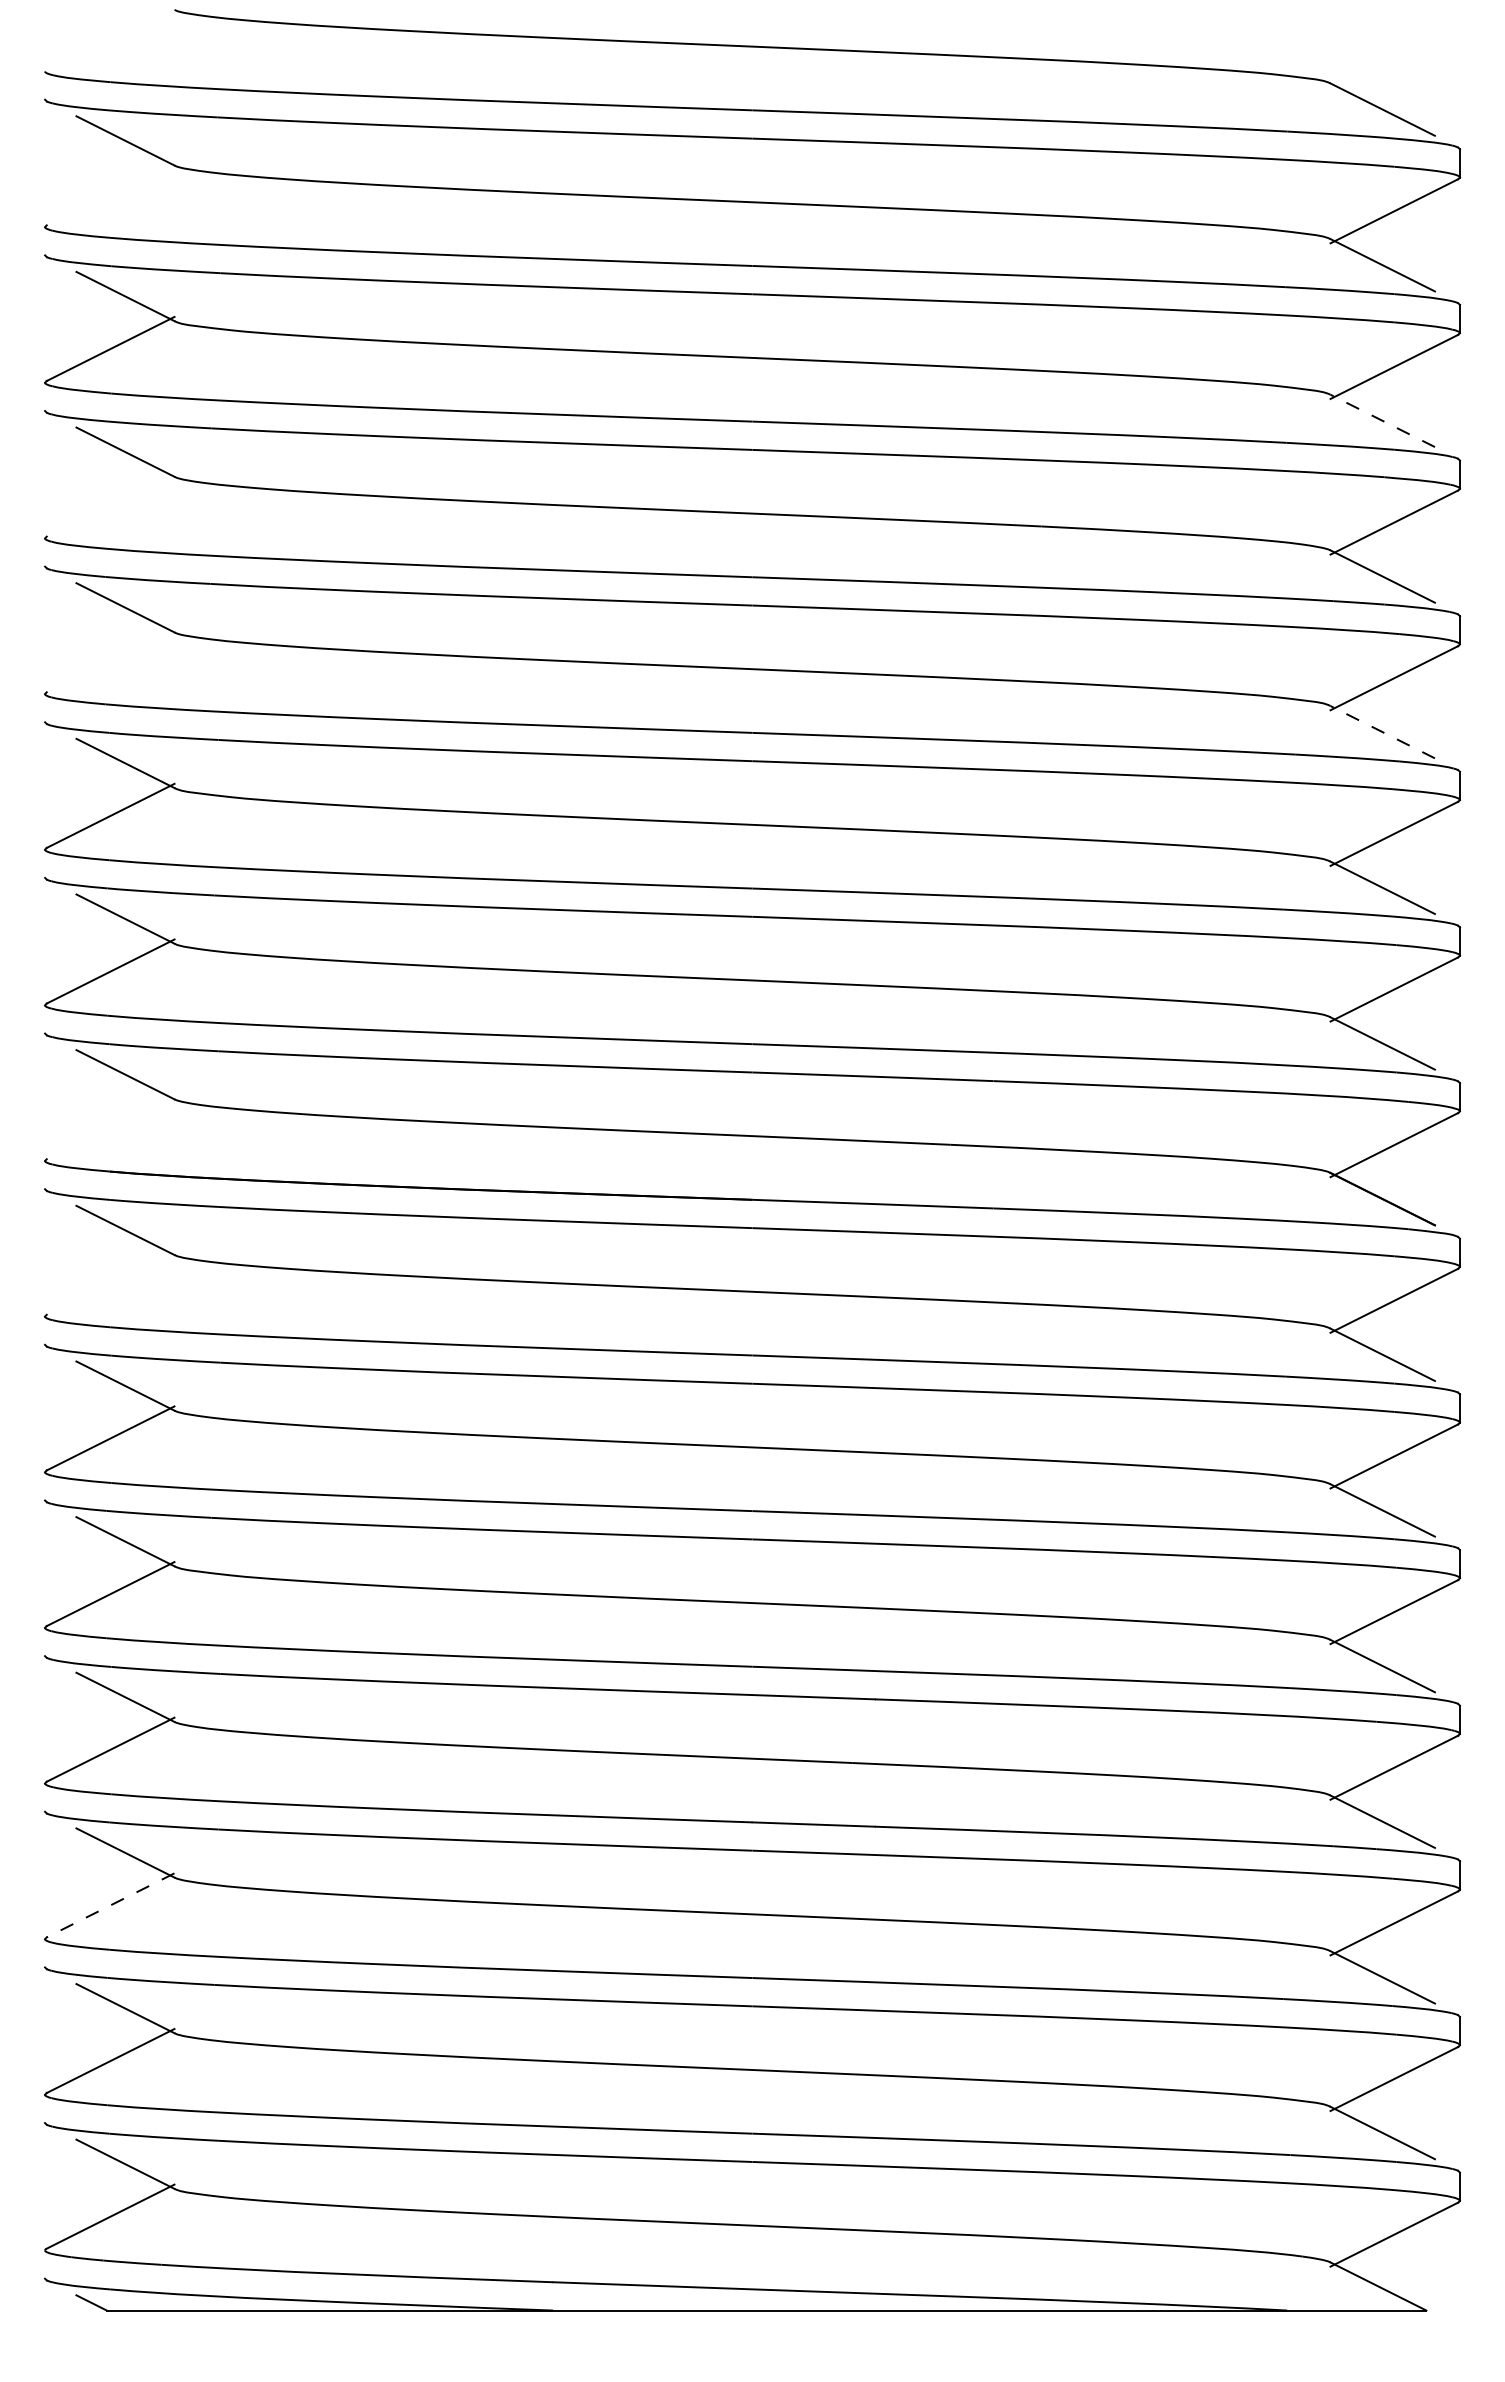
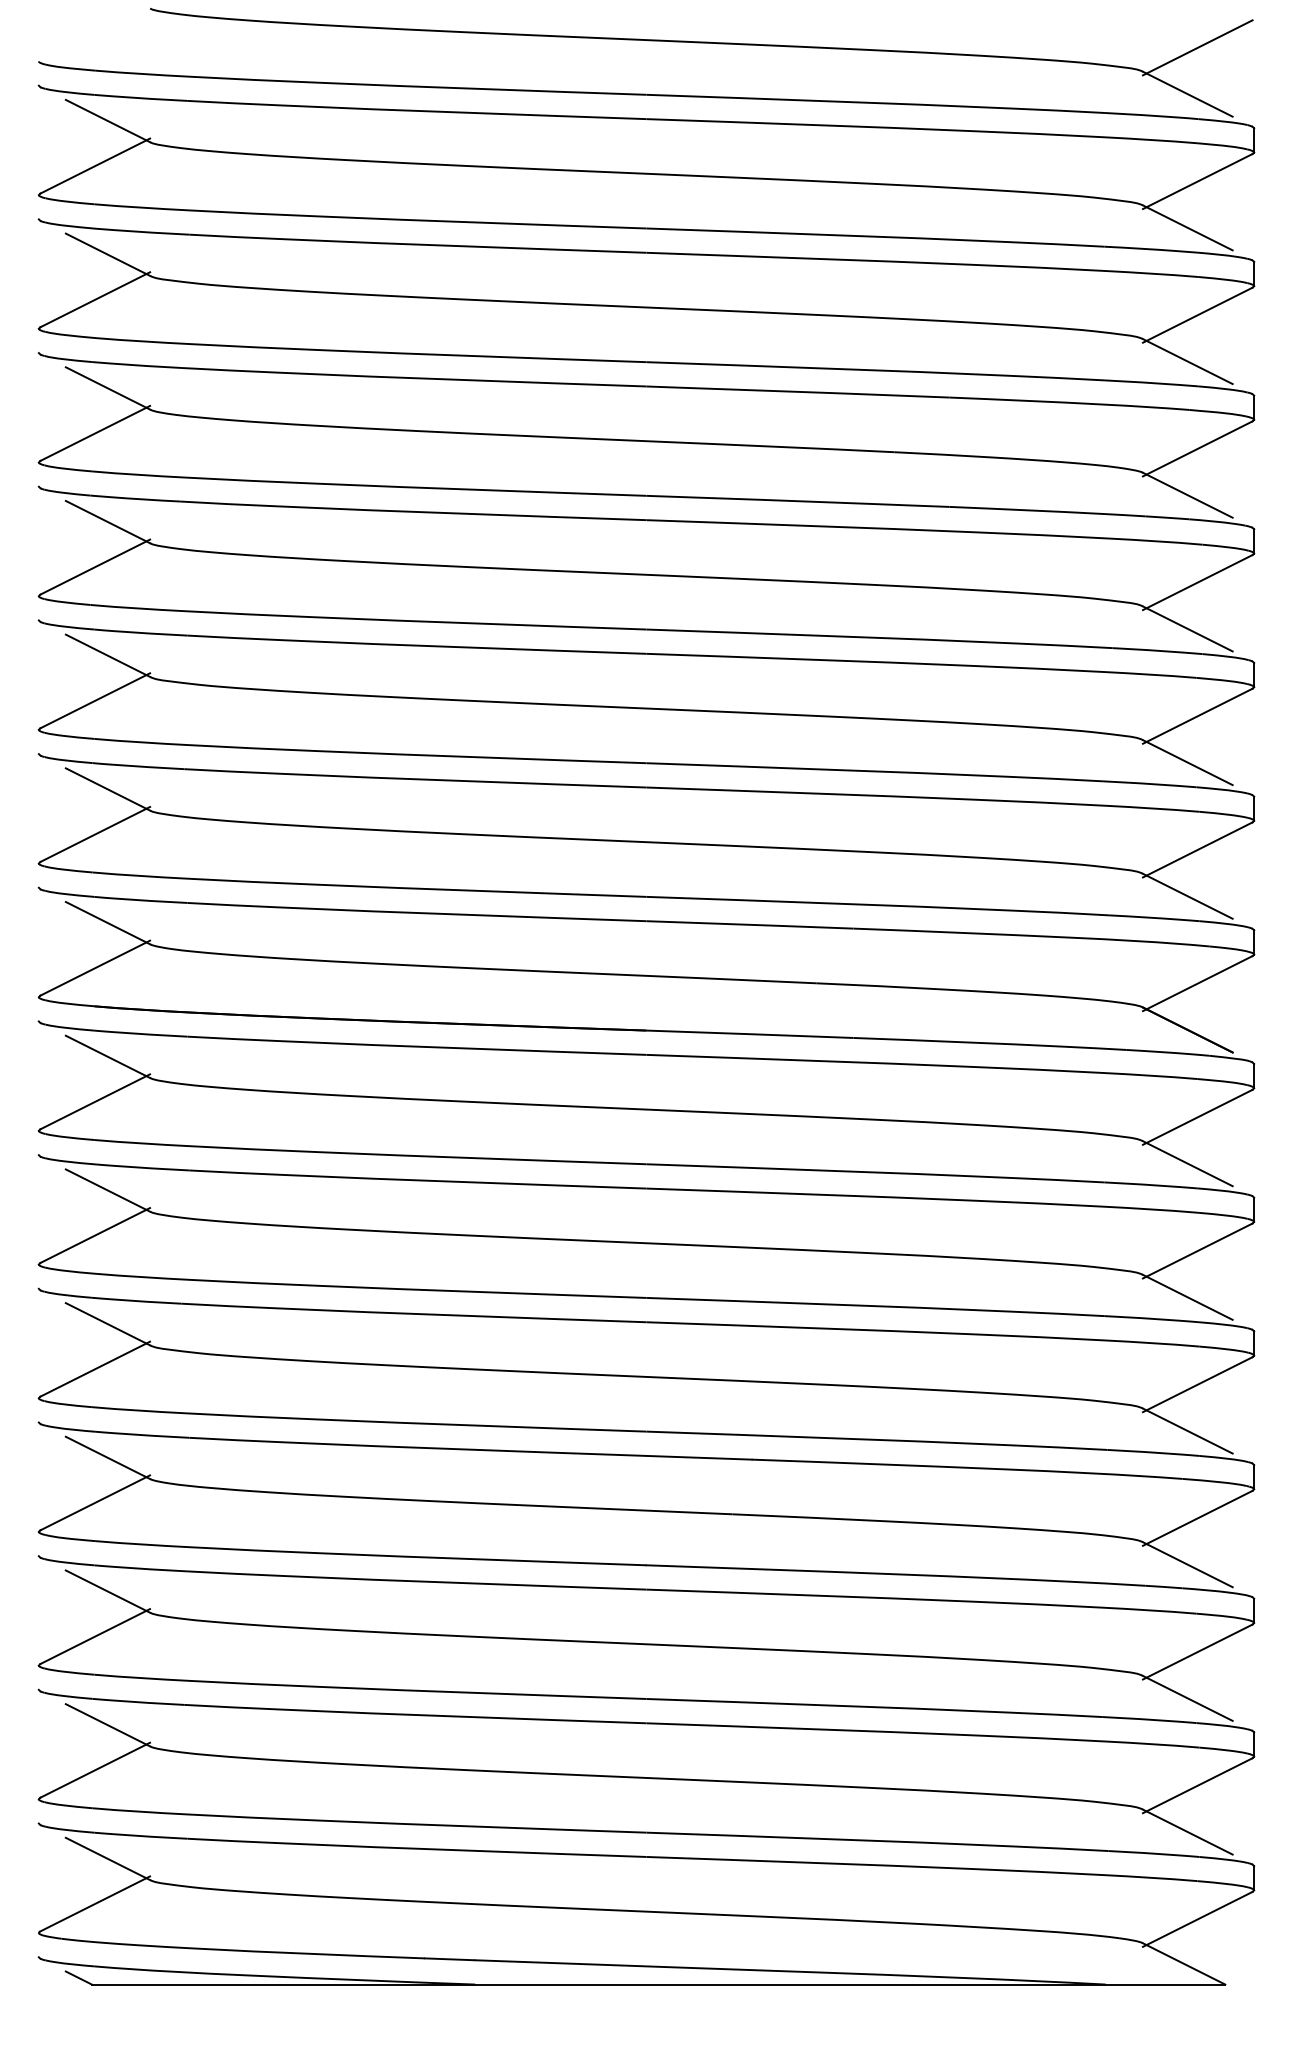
line: (1394, 55) -> (1197, 47), added
line: (110, 193) -> (95, 166), added
line: (1382, 420) -> (1187, 361), dashed -> solid
line: (110, 504) -> (95, 433), added
line: (110, 660) -> (95, 567), added
line: (1382, 731) -> (1187, 628), dashed -> solid
line: (110, 1127) -> (95, 968), added
line: (110, 1282) -> (95, 1101), added
line: (110, 1905) -> (95, 1636), dashed -> solid

